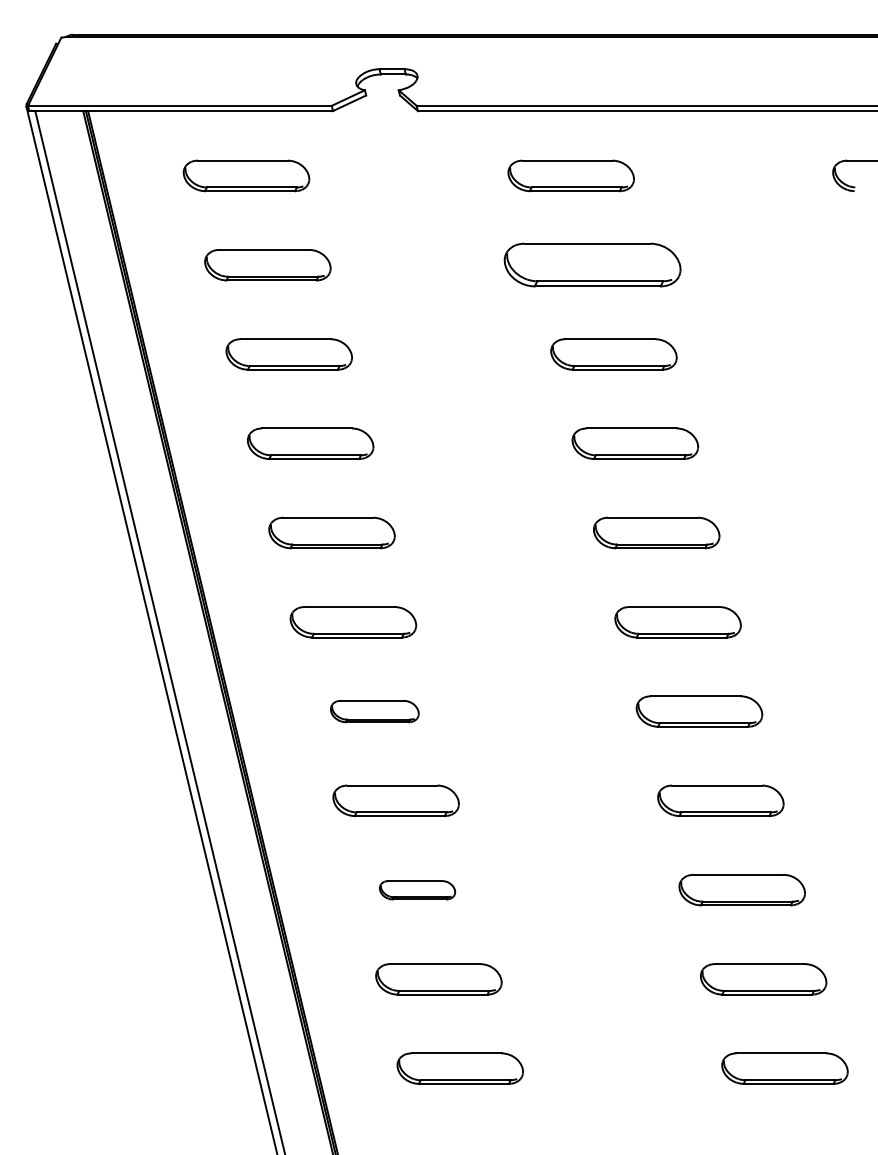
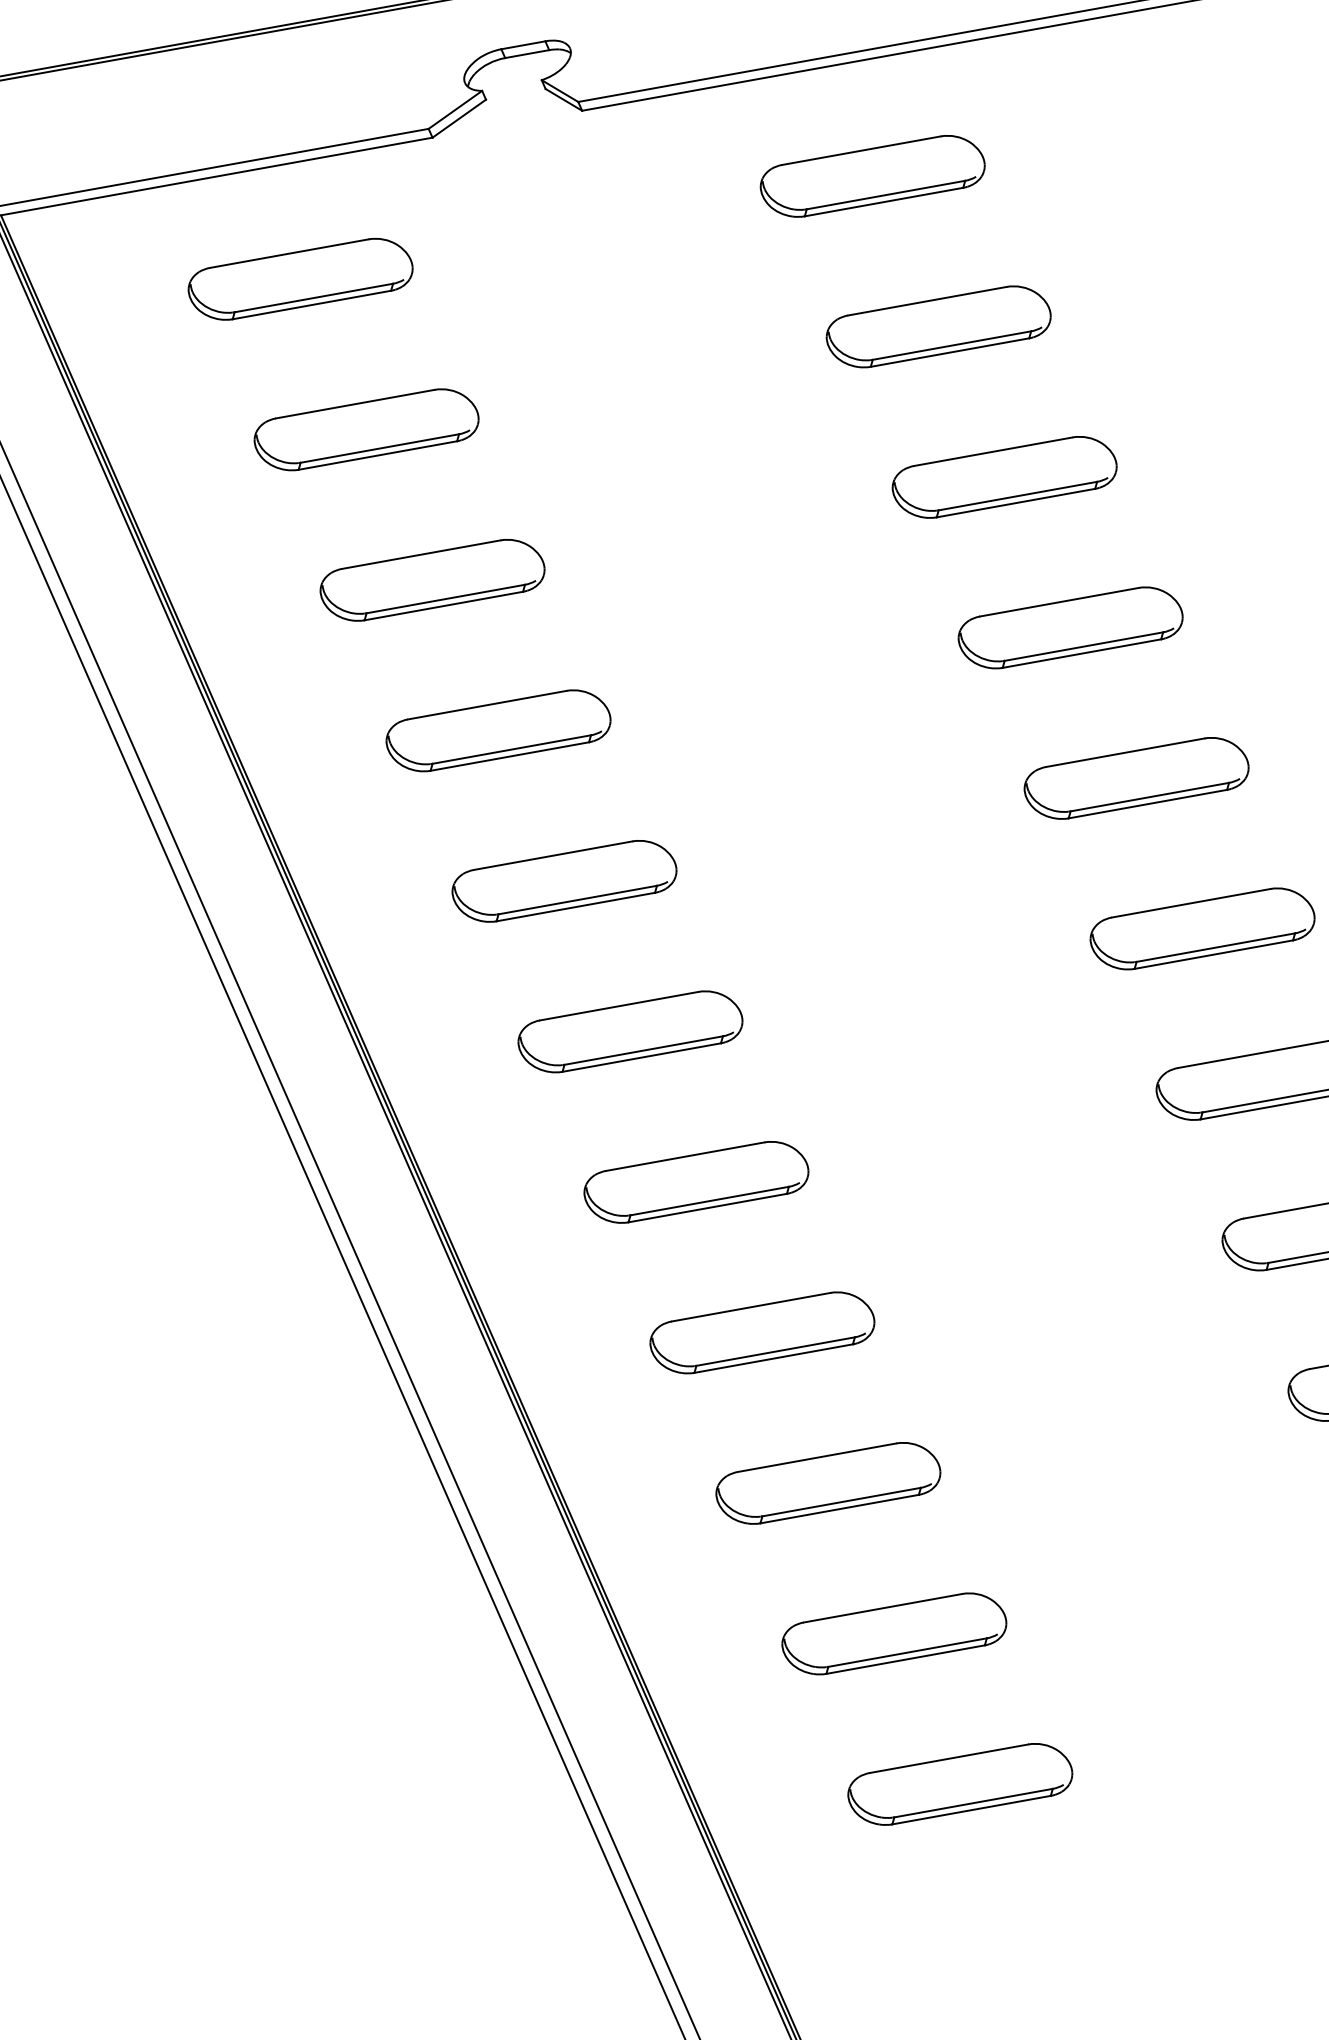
part: (592, 265) -> (938, 327), size x0.71
part: (374, 711) -> (695, 1182), size x1.43
part: (417, 890) -> (828, 1484), size x1.67

